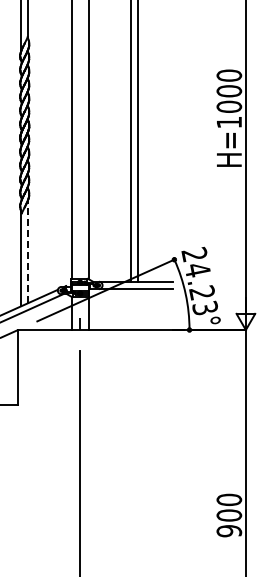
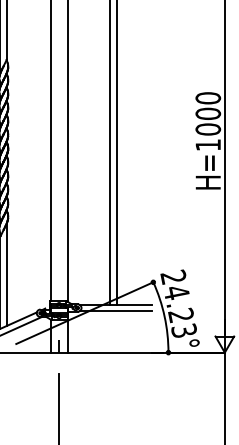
line: (28, 251) -> (7, 274), dashed -> solid

